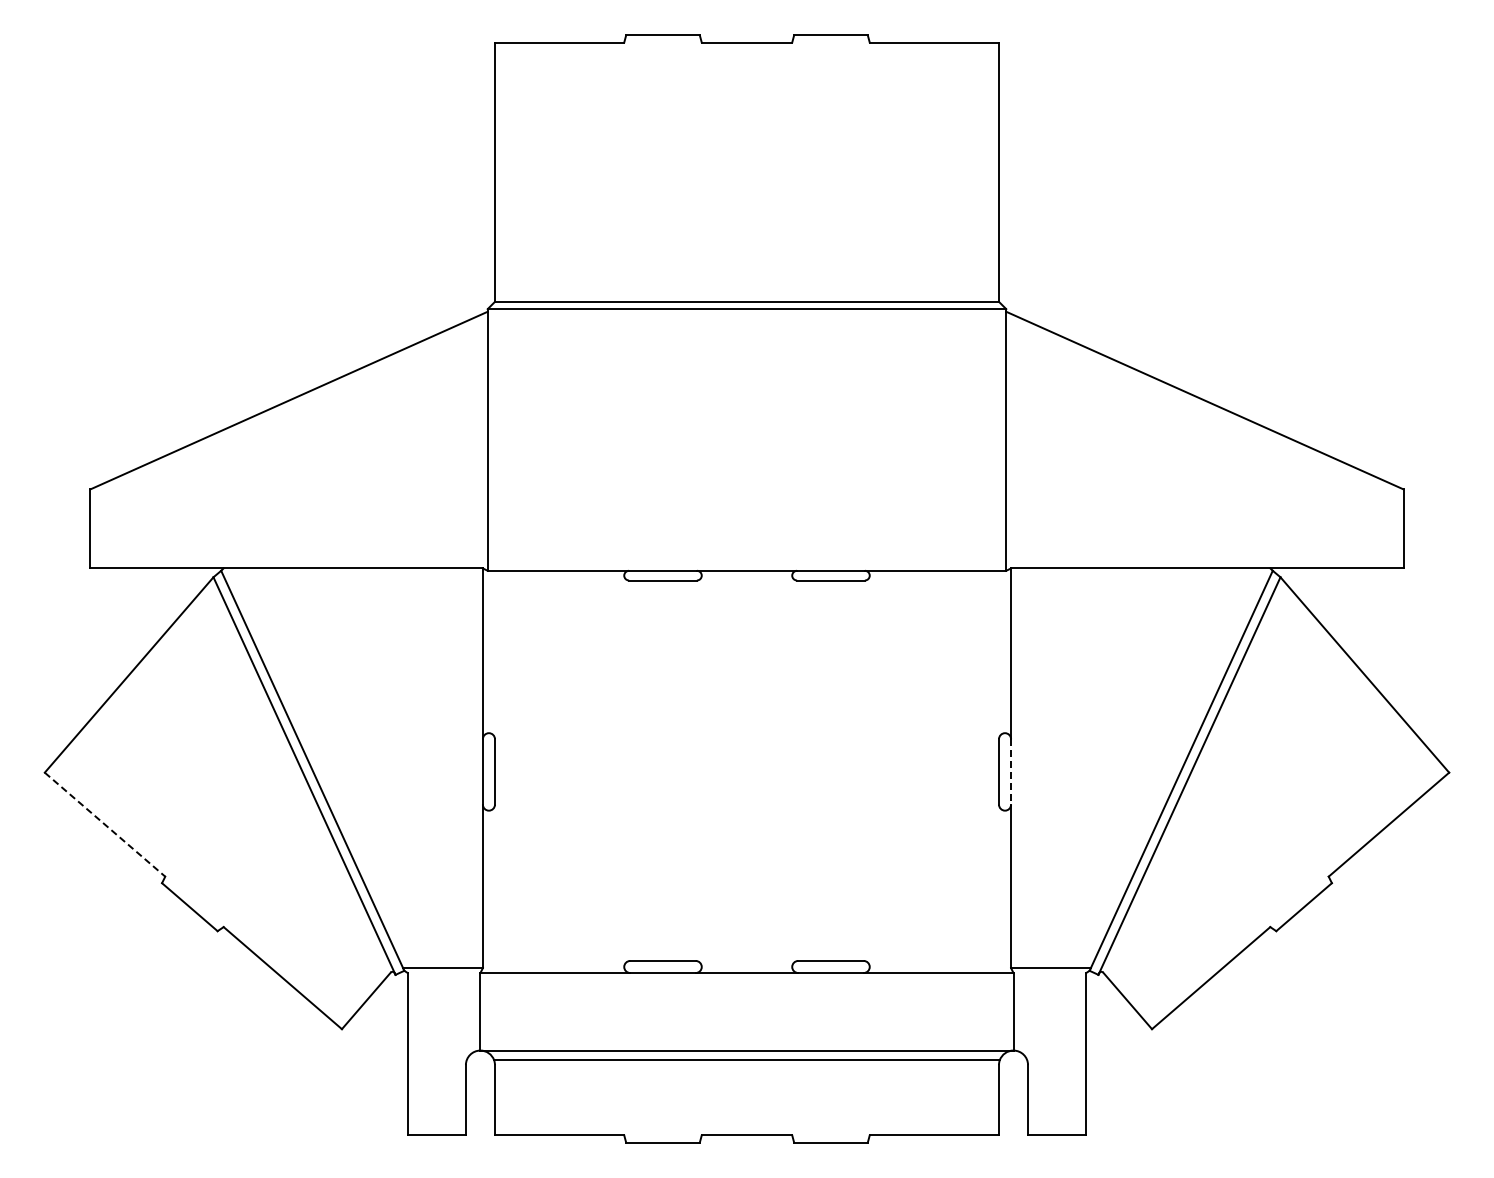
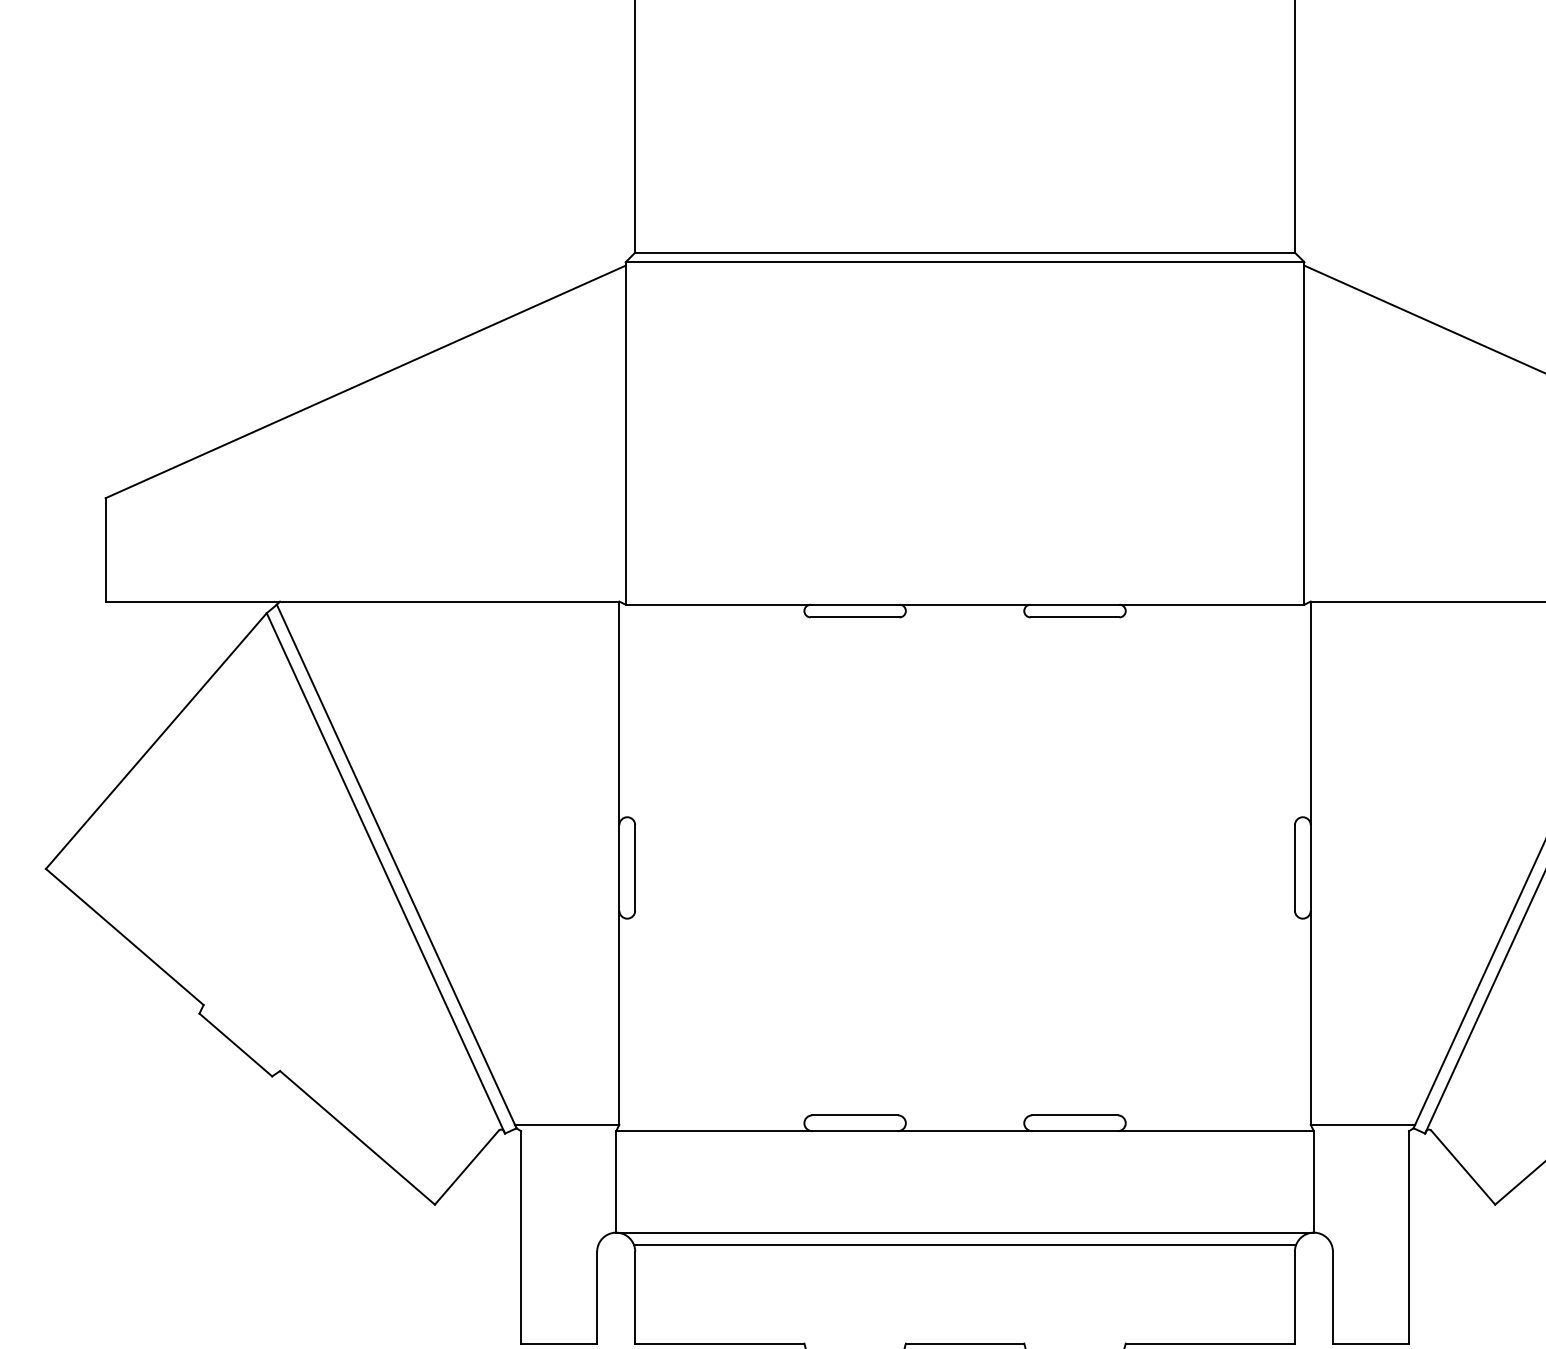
line: (1011, 771) -> (1311, 867), dashed -> solid
line: (105, 824) -> (125, 936), dashed -> solid

